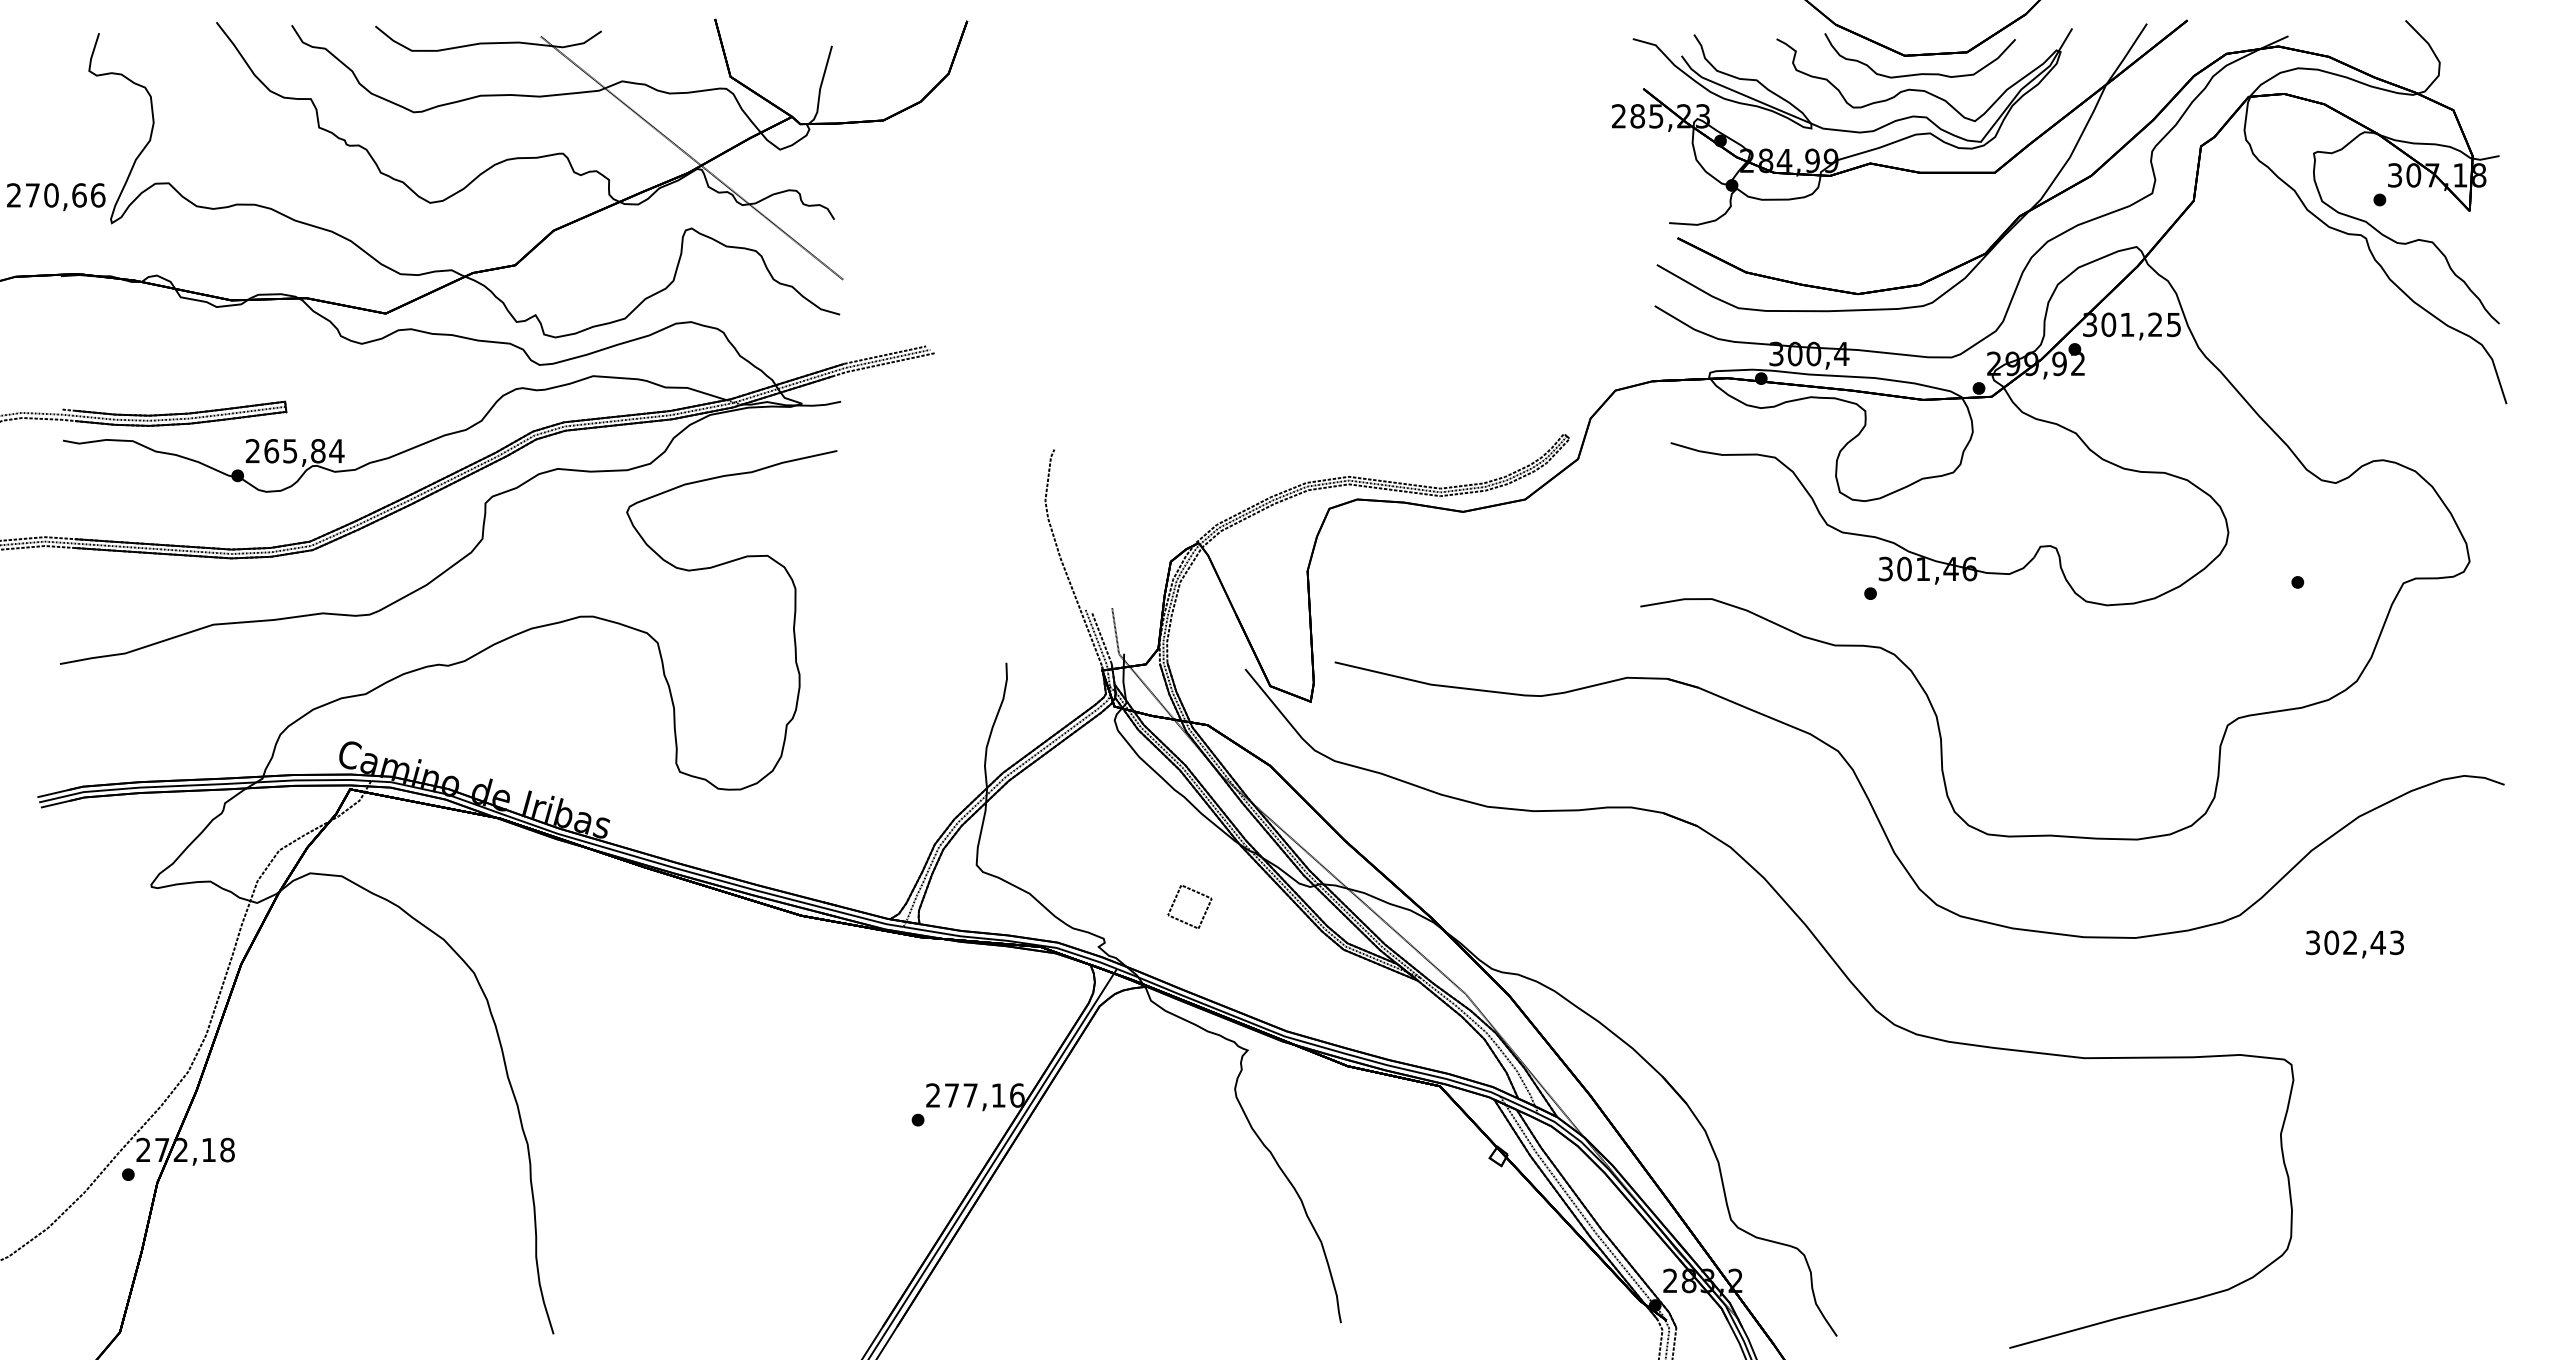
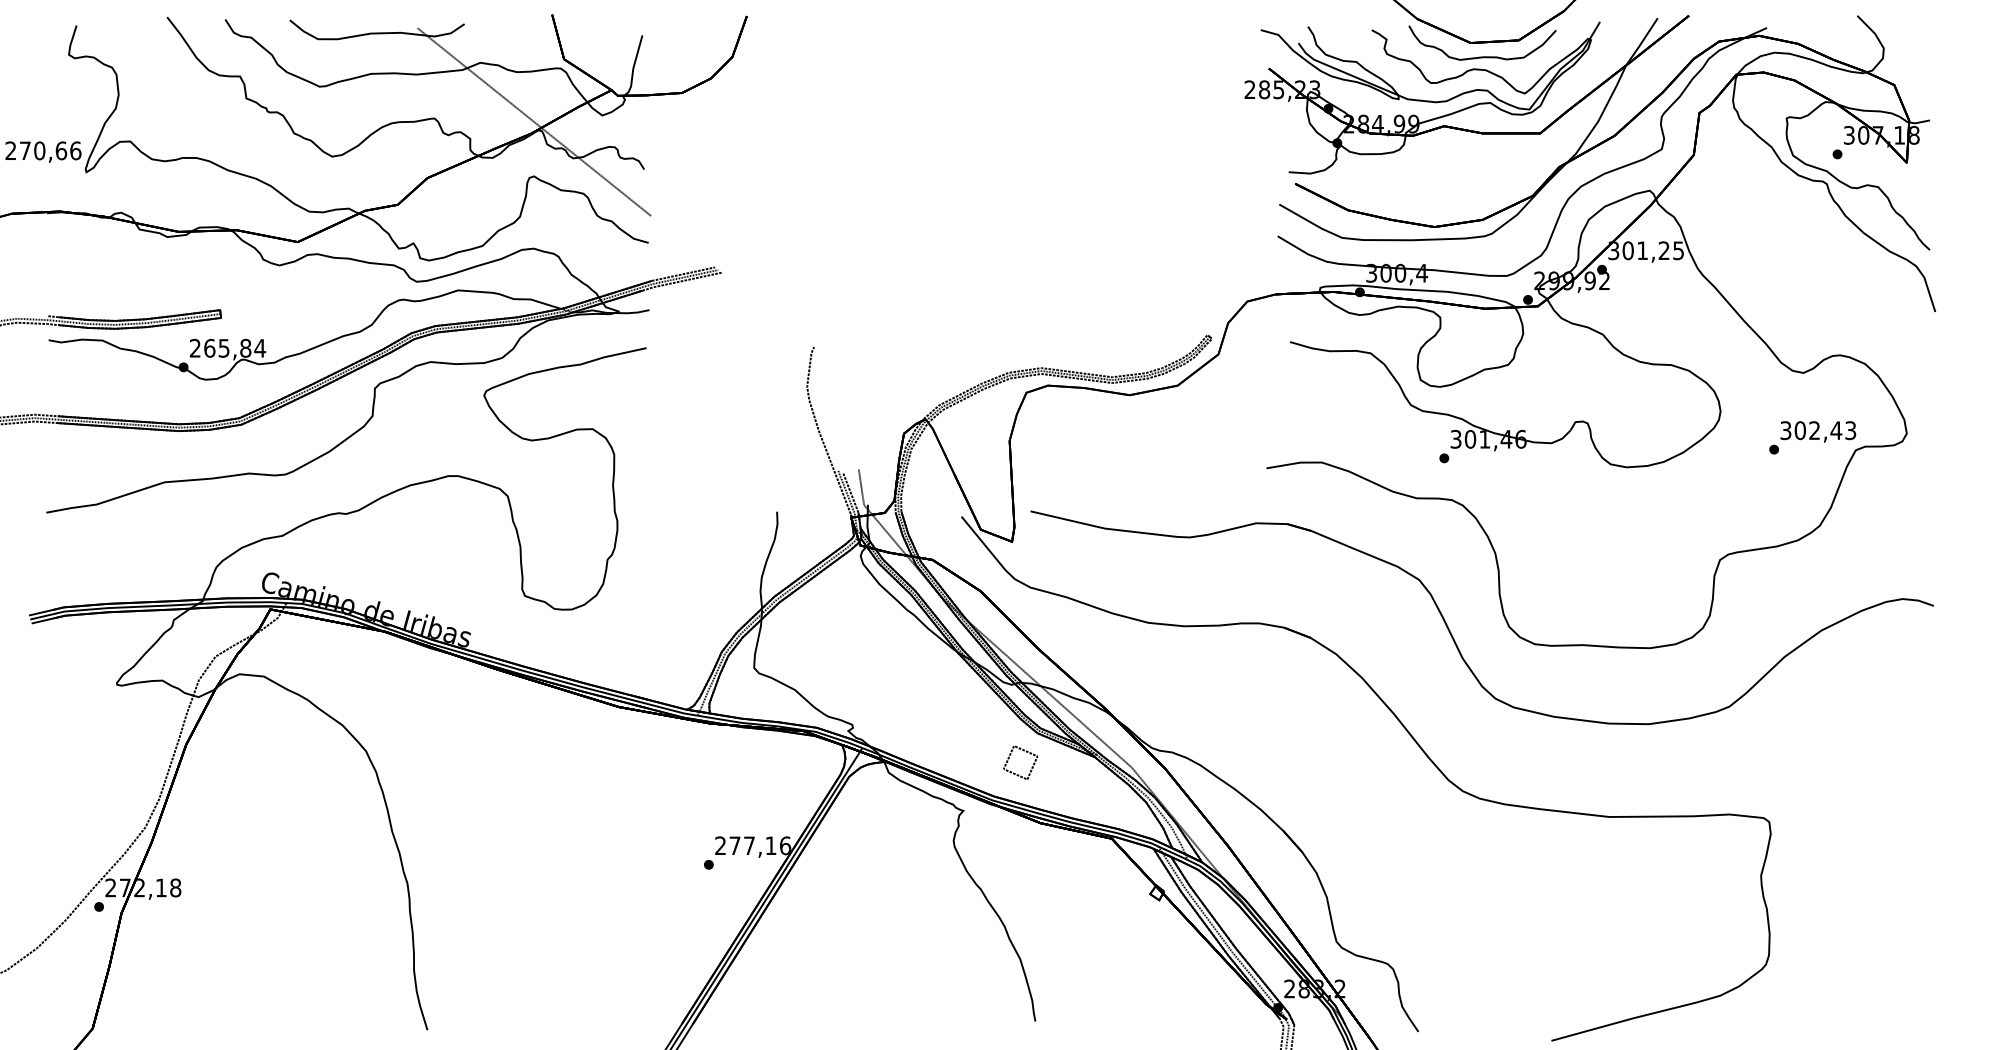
part: (1175, 901) -> (1009, 758), moved
text: (2354, 944) -> (1817, 431), moved

